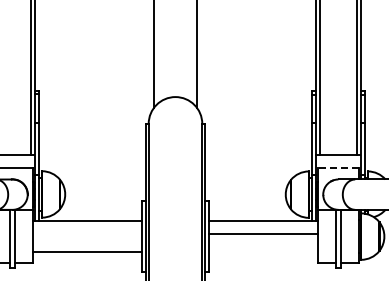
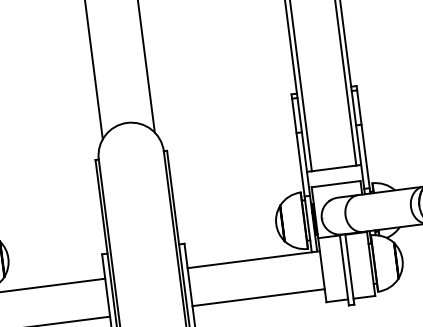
line: (337, 168) -> (335, 184), dashed -> solid
line: (263, 234) -> (258, 298), moved

